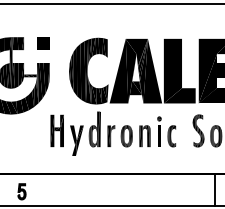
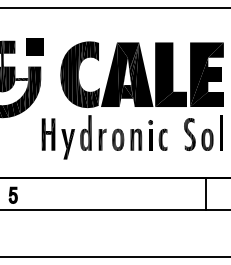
part: (43, 43) -> (34, 47), size x1.4

